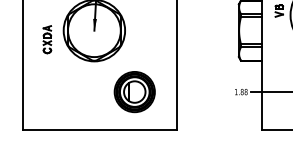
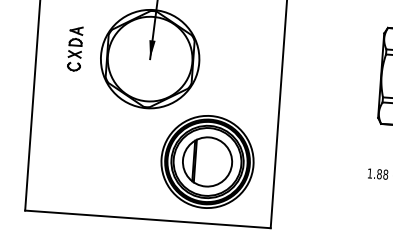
part: (47, 39) -> (75, 48), moved
part: (134, 91) -> (207, 160), size x1.43

